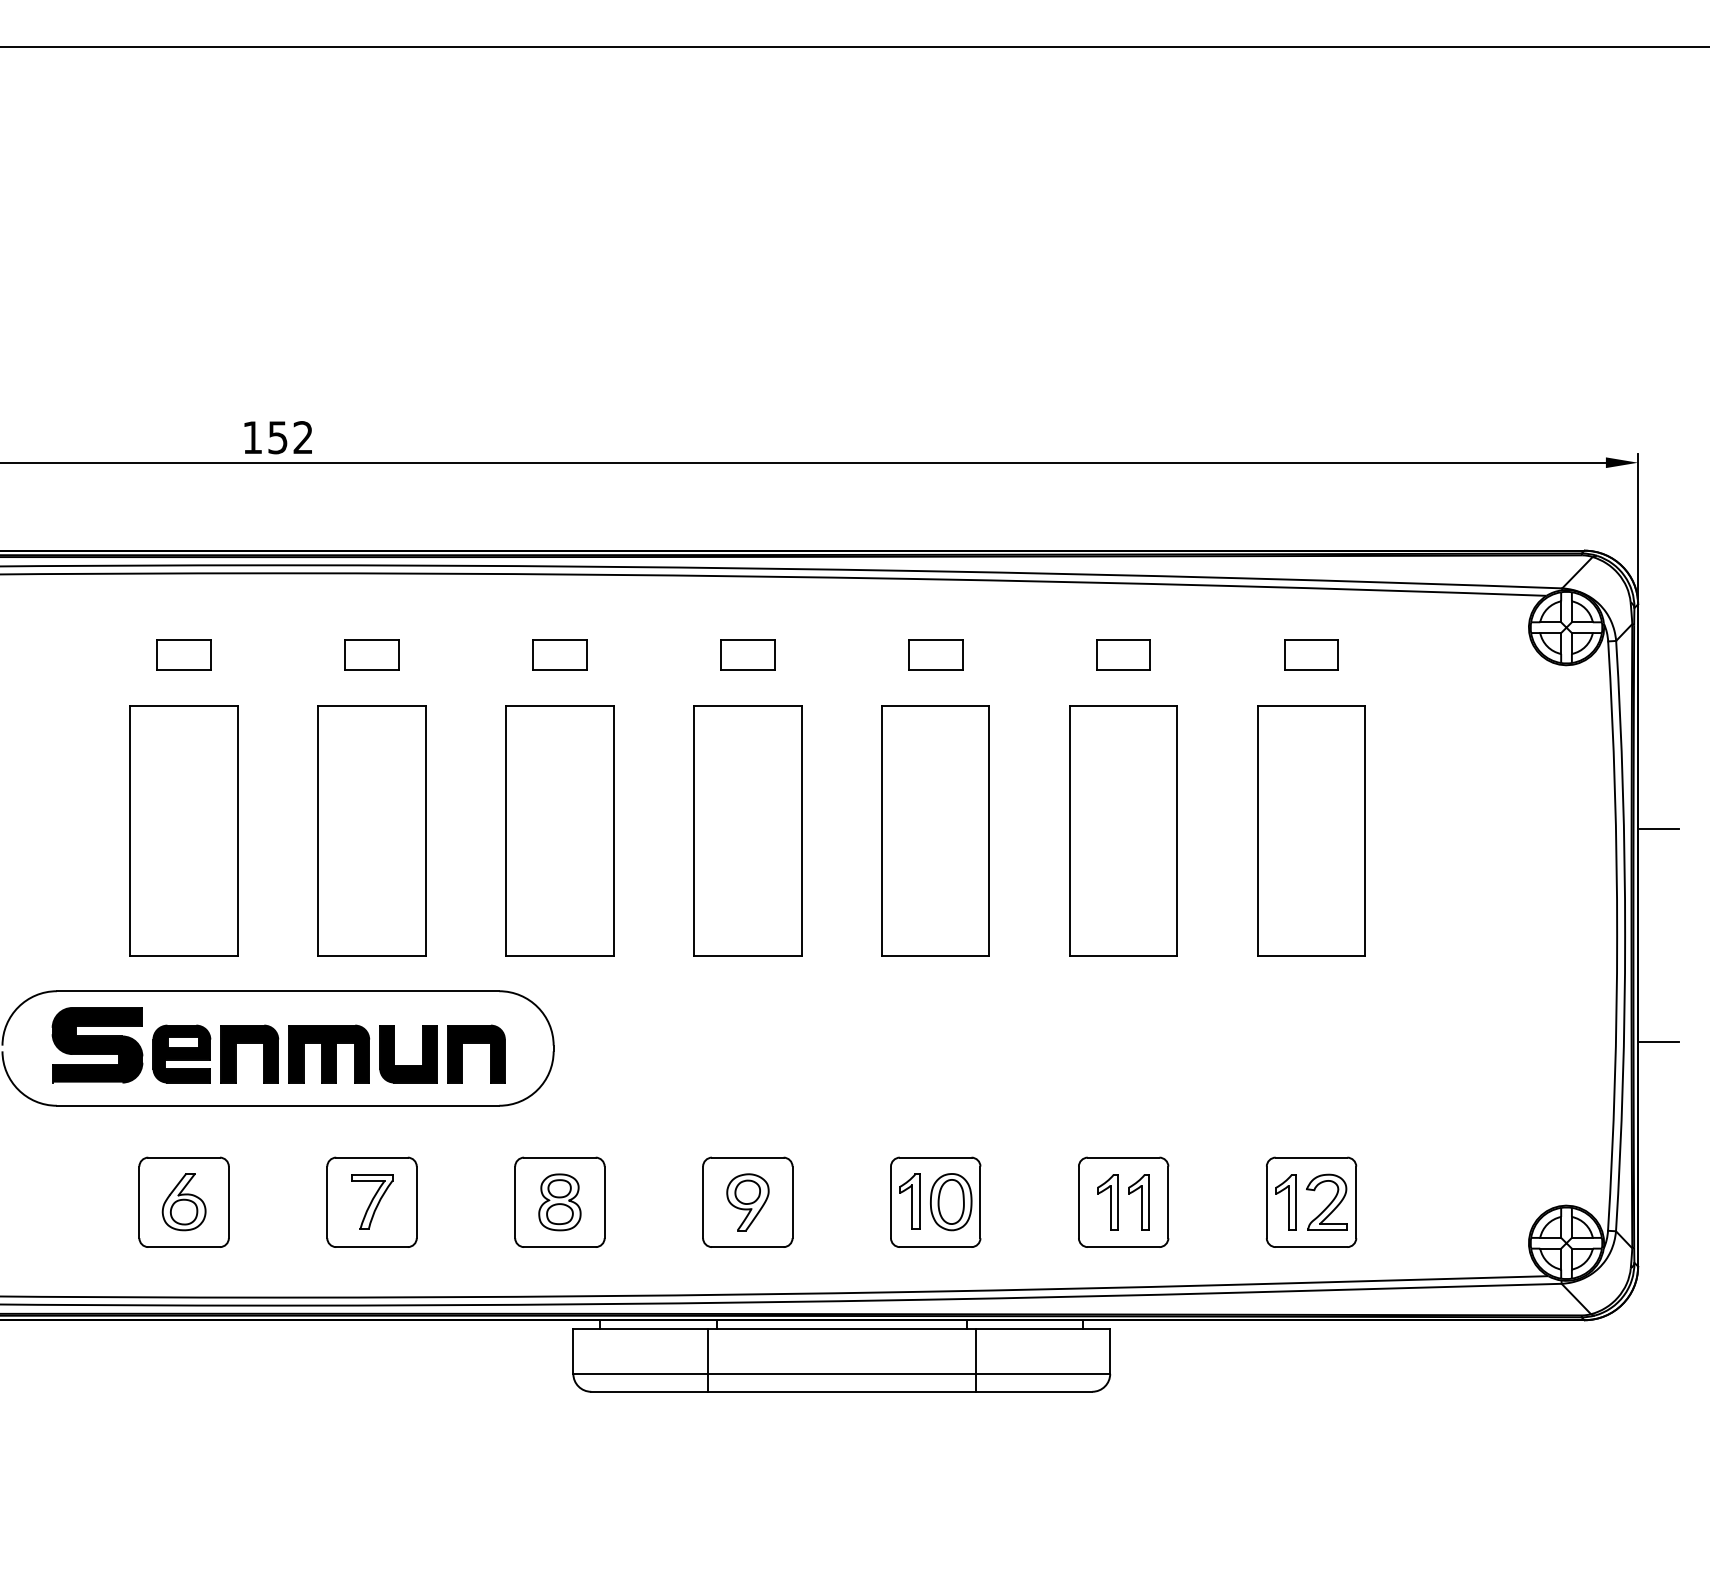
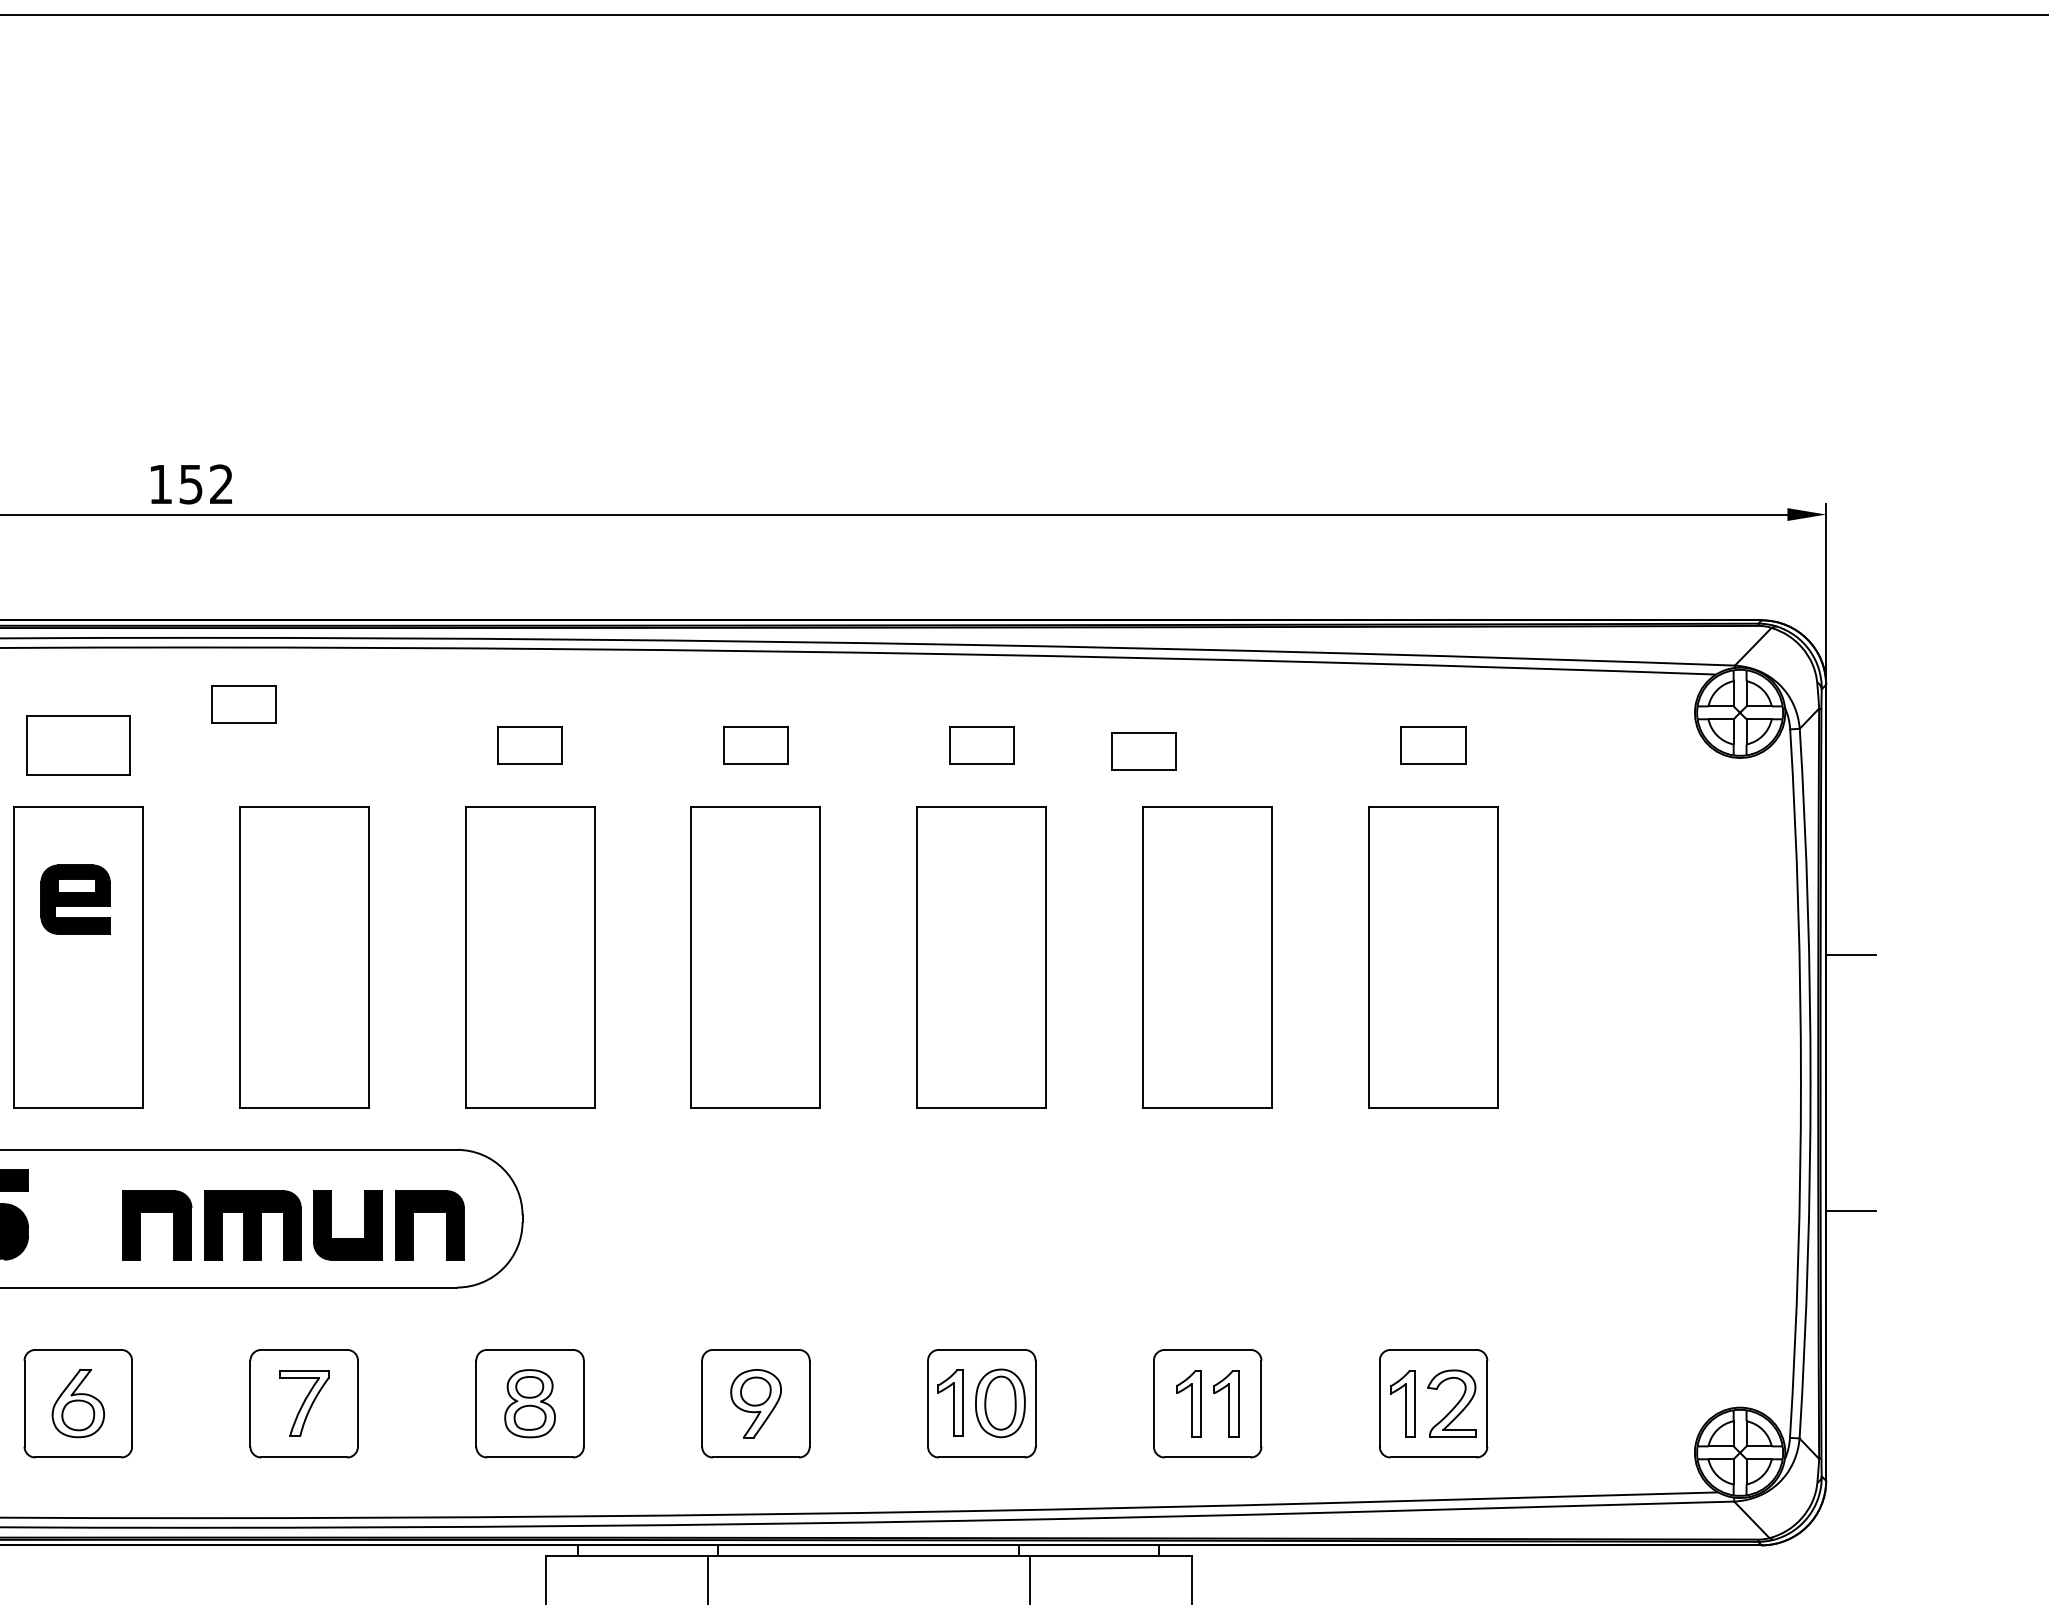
part: (183, 654) -> (77, 745), size x1.6
part: (371, 654) -> (243, 704), moved
part: (1123, 654) -> (1143, 751), moved
part: (181, 1053) -> (75, 898), moved

